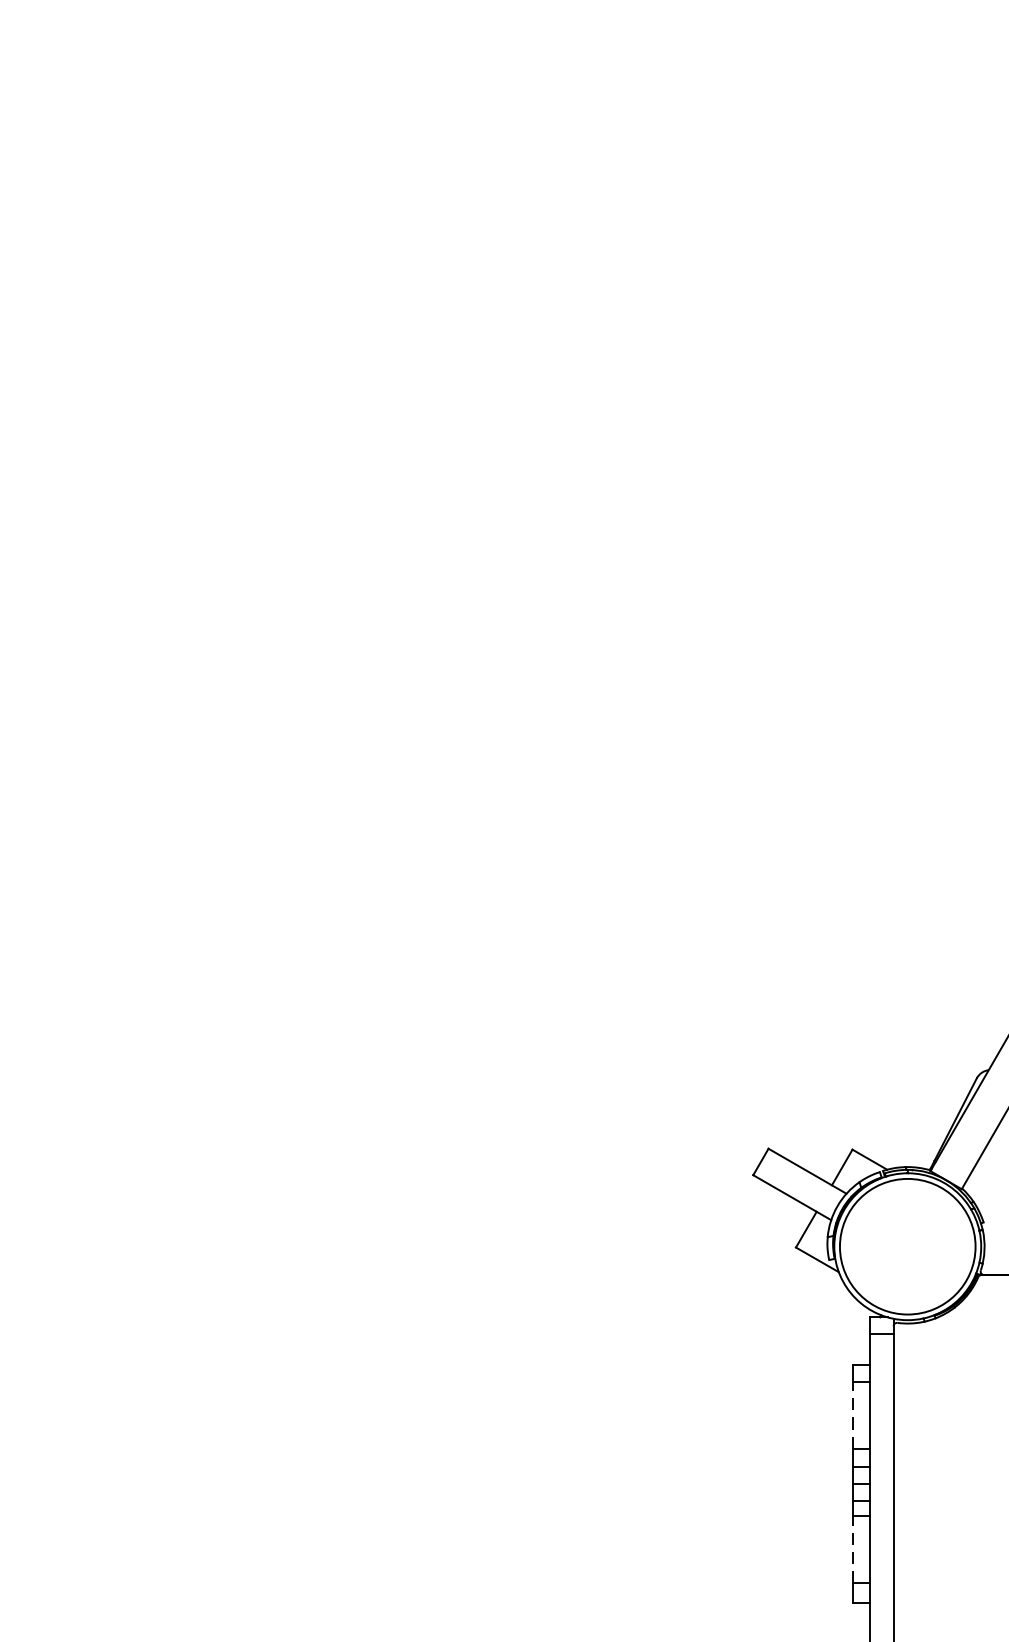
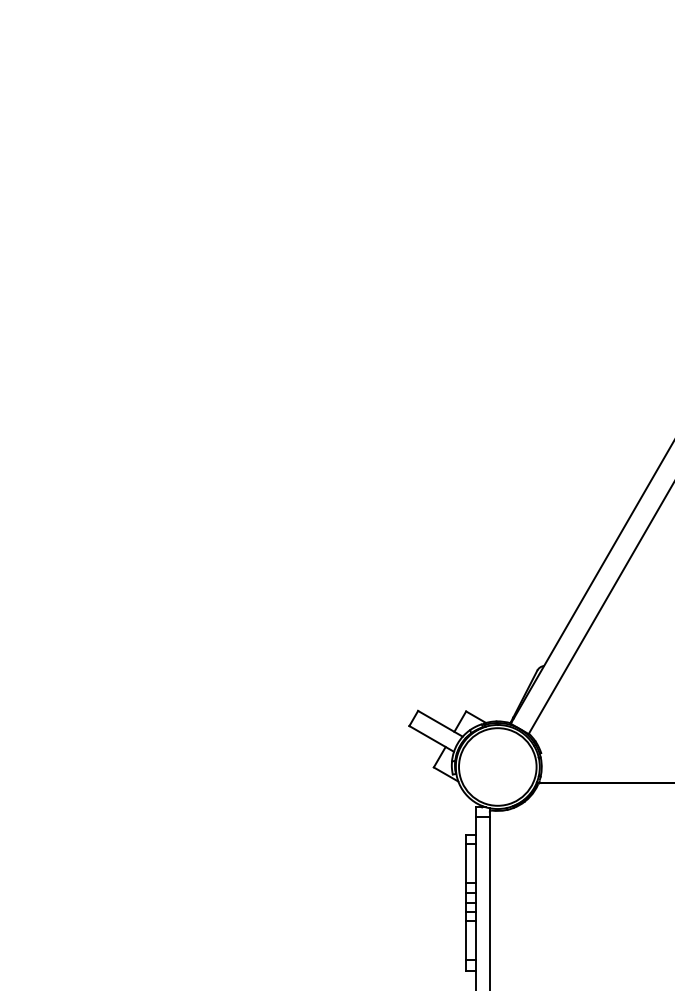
line: (853, 1413) -> (466, 862), dashed -> solid
line: (853, 1548) -> (466, 939), dashed -> solid

